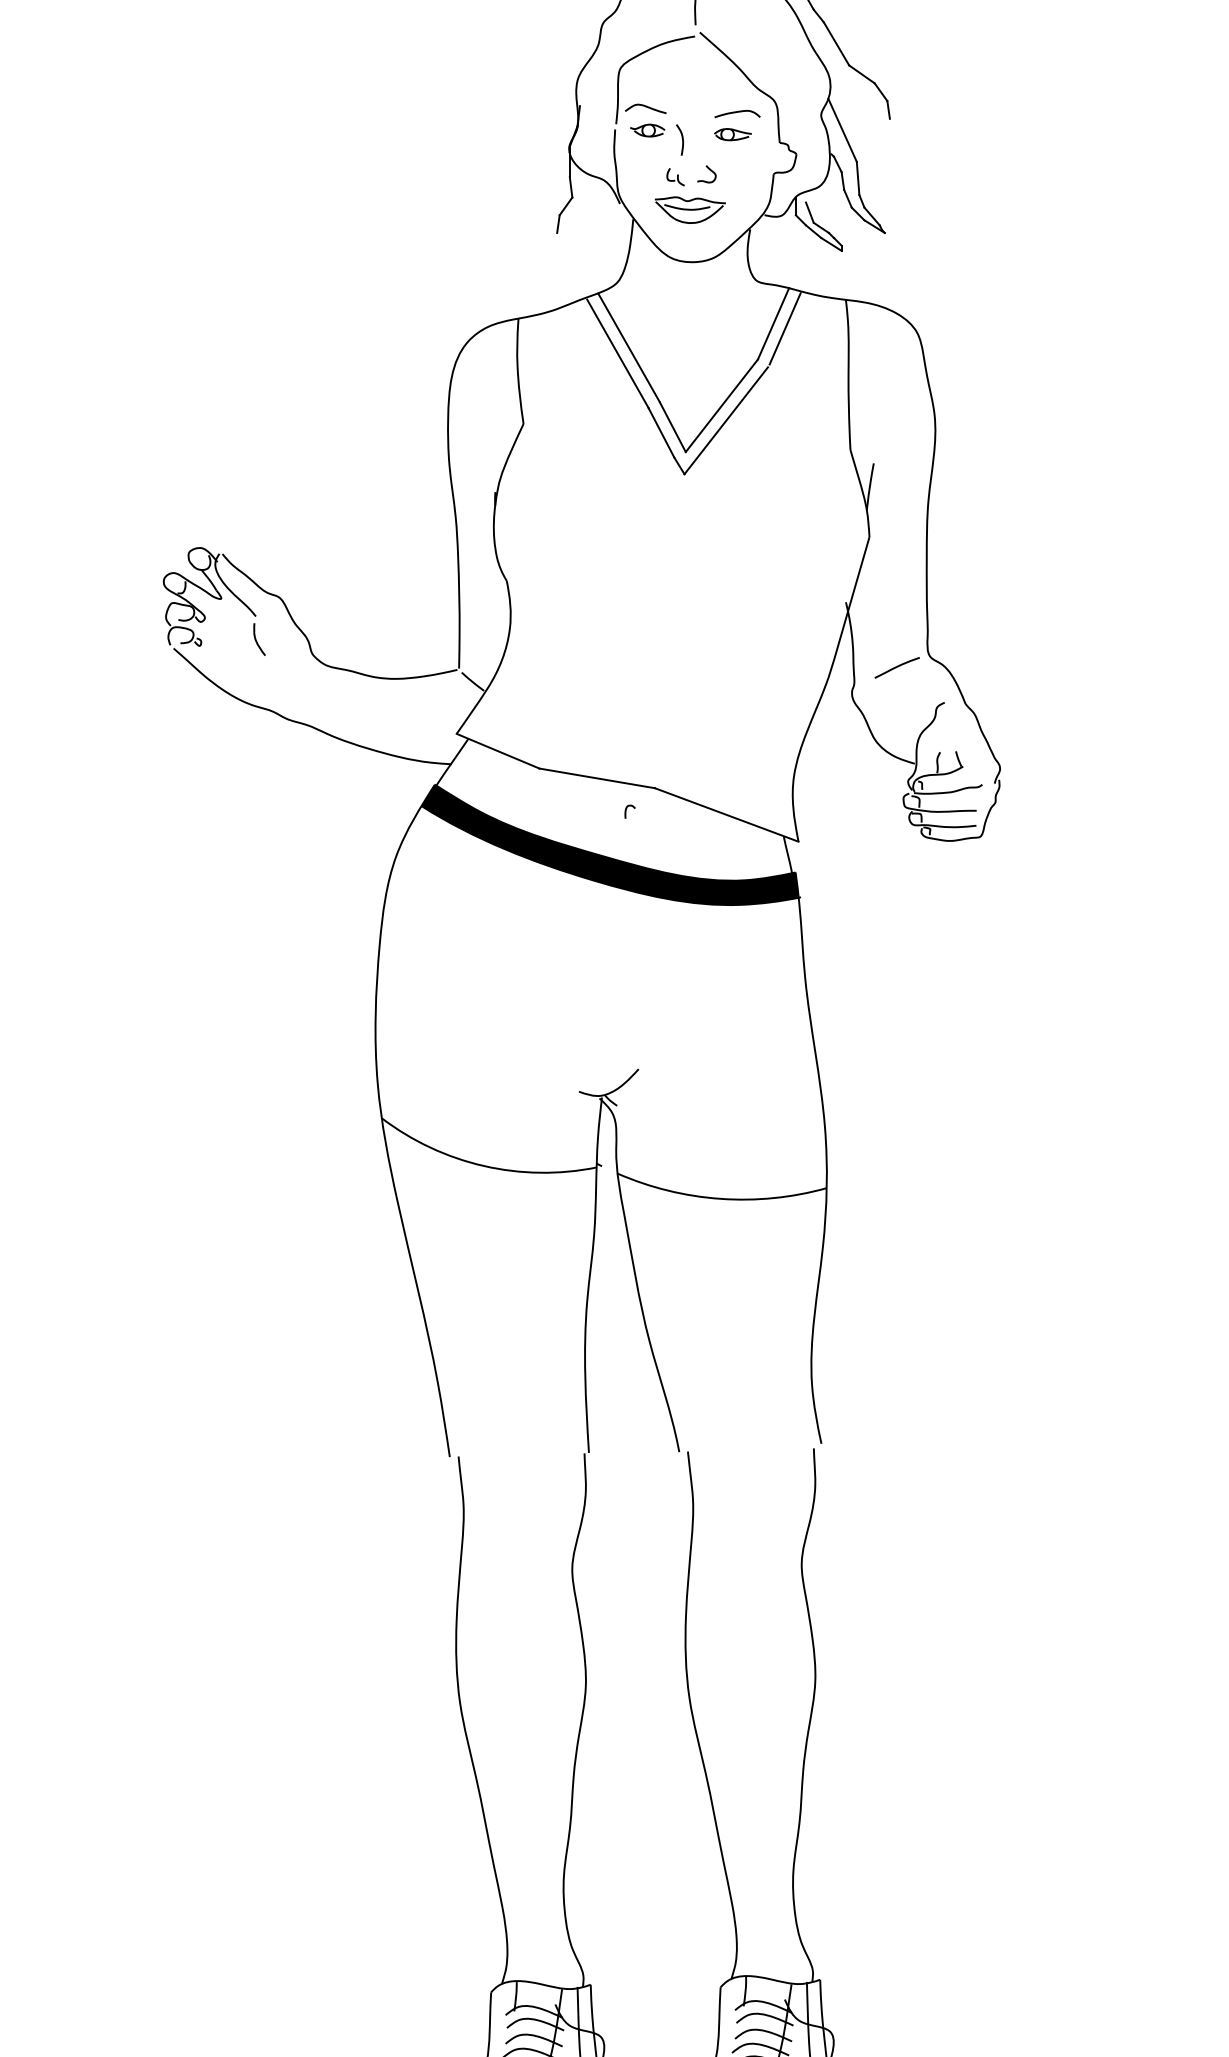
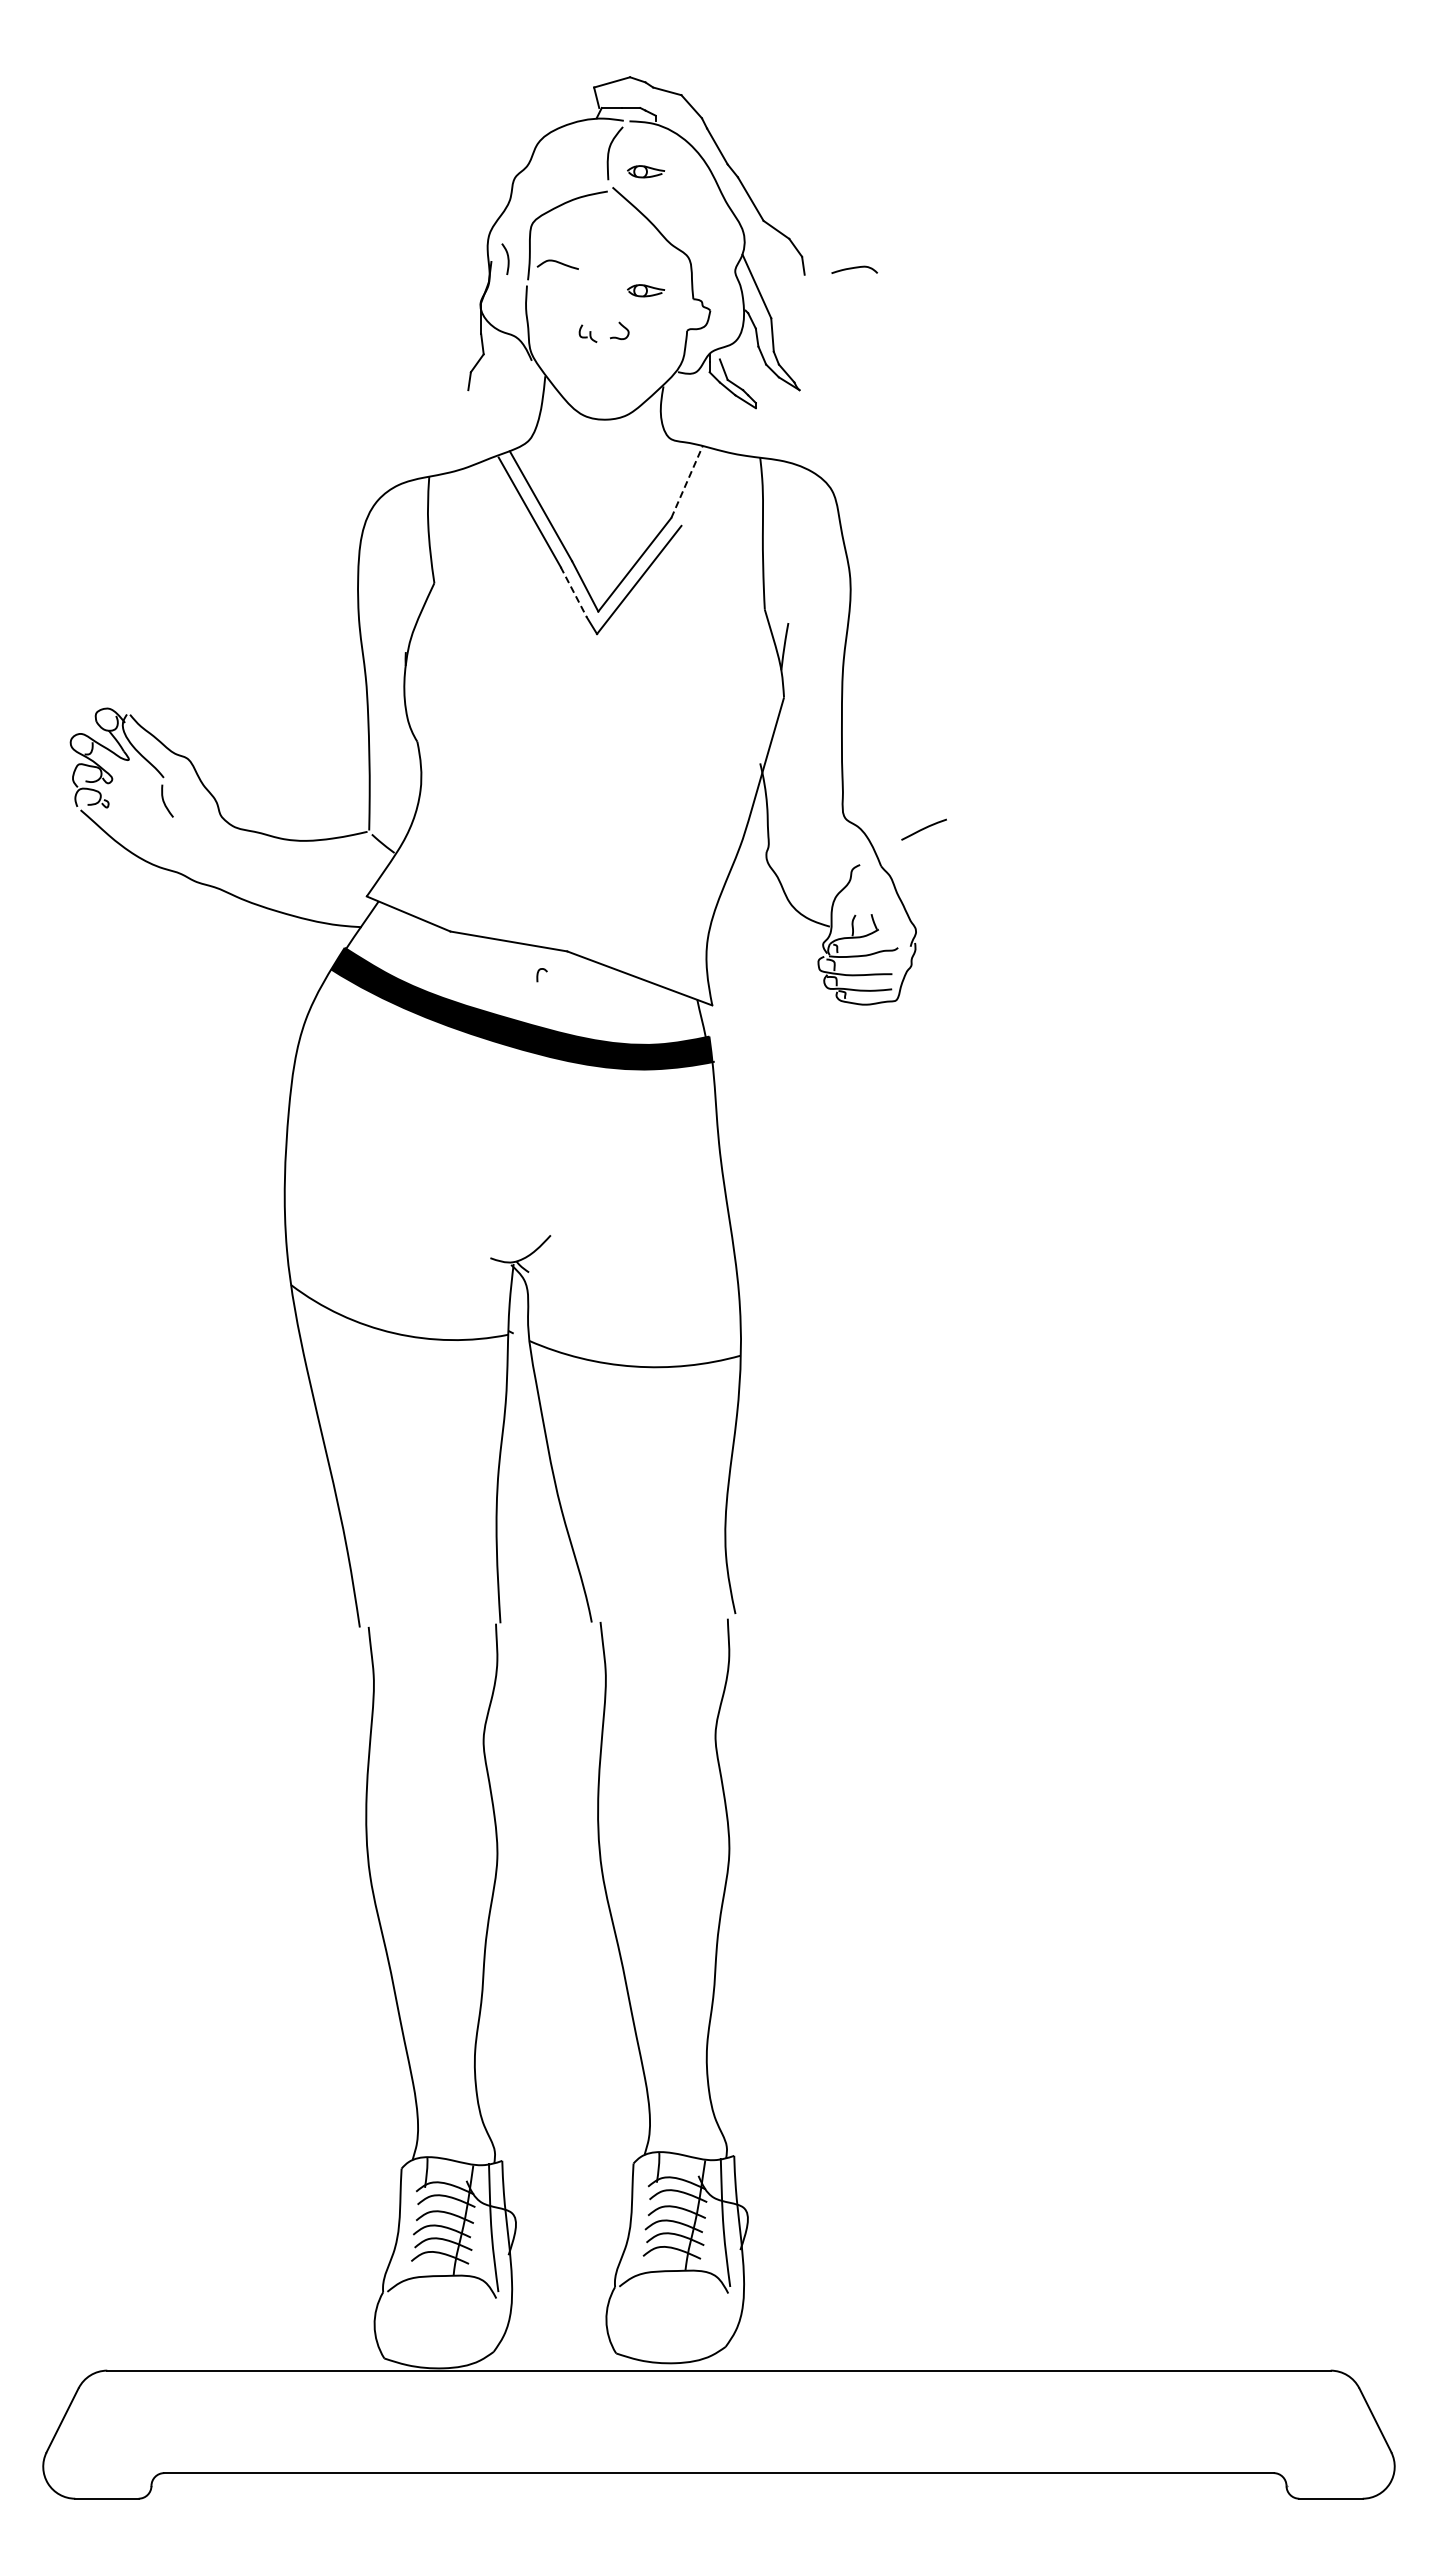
part: (733, 16) -> (646, 171), added
curve: (737, 112) -> (854, 268), moved
part: (647, 130) -> (559, 286), removed
curve: (681, 139) -> (507, 258), moved
part: (689, 209) -> (602, 366), removed
line: (773, 323) -> (687, 481), solid -> dashed
line: (784, 329) -> (698, 487), removed
line: (662, 433) -> (574, 592), solid -> dashed
curve: (896, 667) -> (923, 829), moved

